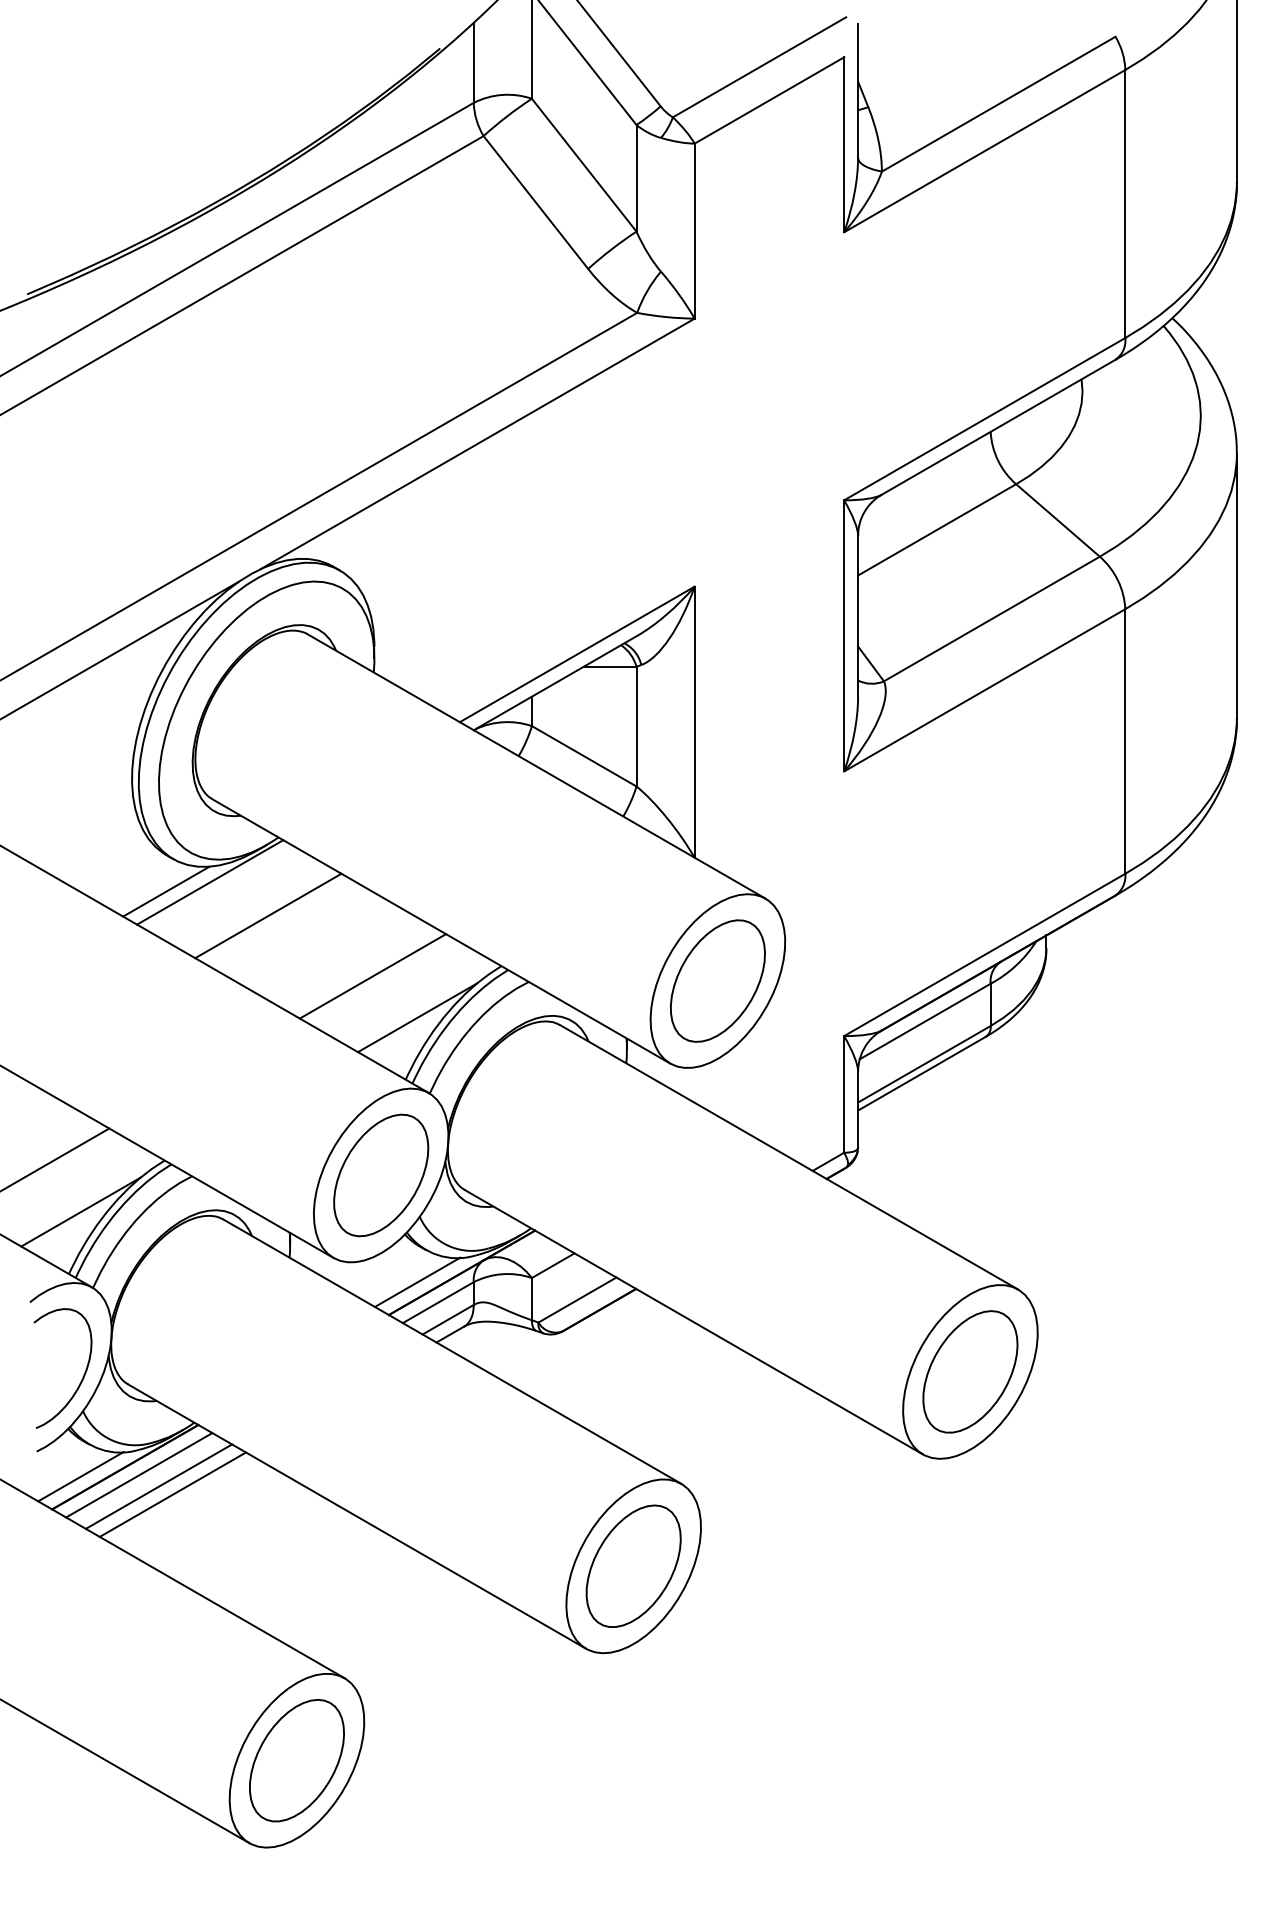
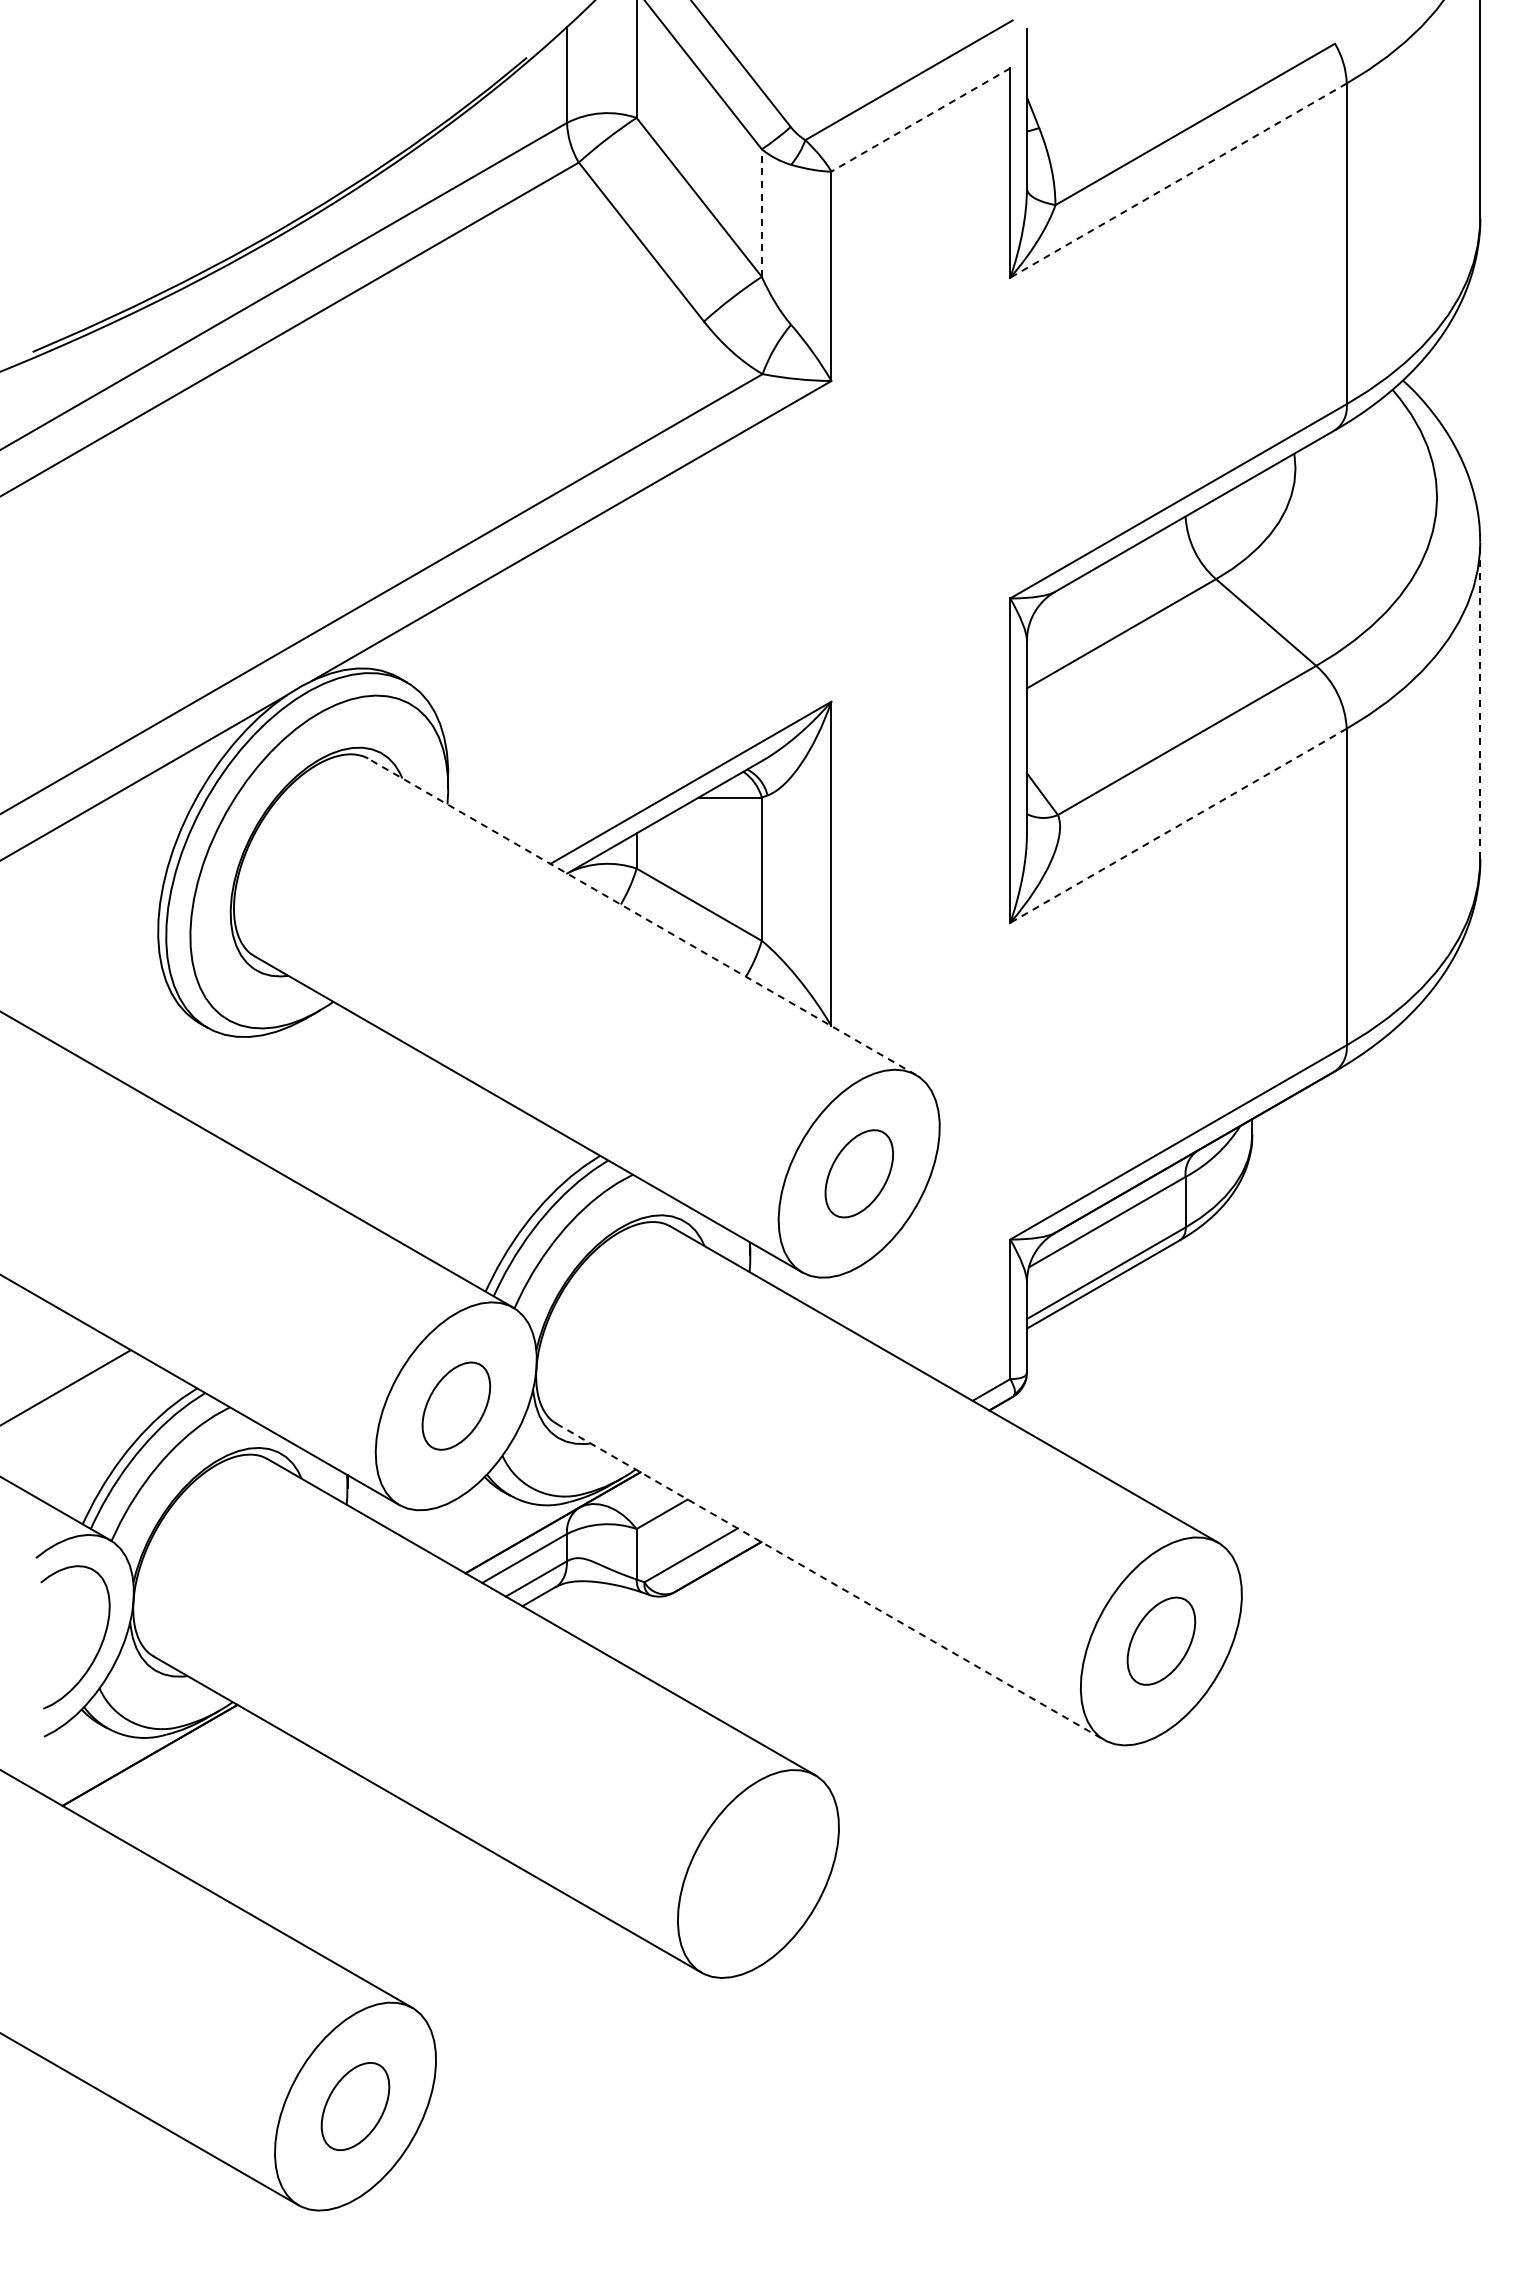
line: (769, 100) -> (920, 120), solid -> dashed
line: (984, 151) -> (1178, 180), solid -> dashed
line: (636, 178) -> (761, 213), solid -> dashed
line: (1237, 585) -> (1480, 700), solid -> dashed
line: (984, 690) -> (1178, 826), solid -> dashed
line: (535, 766) -> (641, 916), solid -> dashed
line: (210, 882) -> (251, 1055), removed
line: (165, 891) -> (198, 1066), removed
line: (267, 915) -> (320, 1095), removed
line: (372, 975) -> (445, 1167), removed
part: (718, 980) -> (859, 1173), size x0.6
line: (417, 1017) -> (499, 1217), removed
part: (381, 1174) -> (456, 1405), size x0.6
line: (80, 1212) -> (96, 1450), removed
line: (417, 1281) -> (499, 1533), removed
line: (693, 1322) -> (830, 1582), solid -> dashed
part: (970, 1371) -> (1161, 1640), size x0.6
line: (139, 1474) -> (166, 1764), removed
line: (80, 1476) -> (96, 1766), removed
line: (158, 1486) -> (189, 1778), removed
line: (172, 1494) -> (206, 1787), removed
part: (633, 1565) -> (758, 1873), removed
part: (296, 1760) -> (355, 2106), size x0.6

